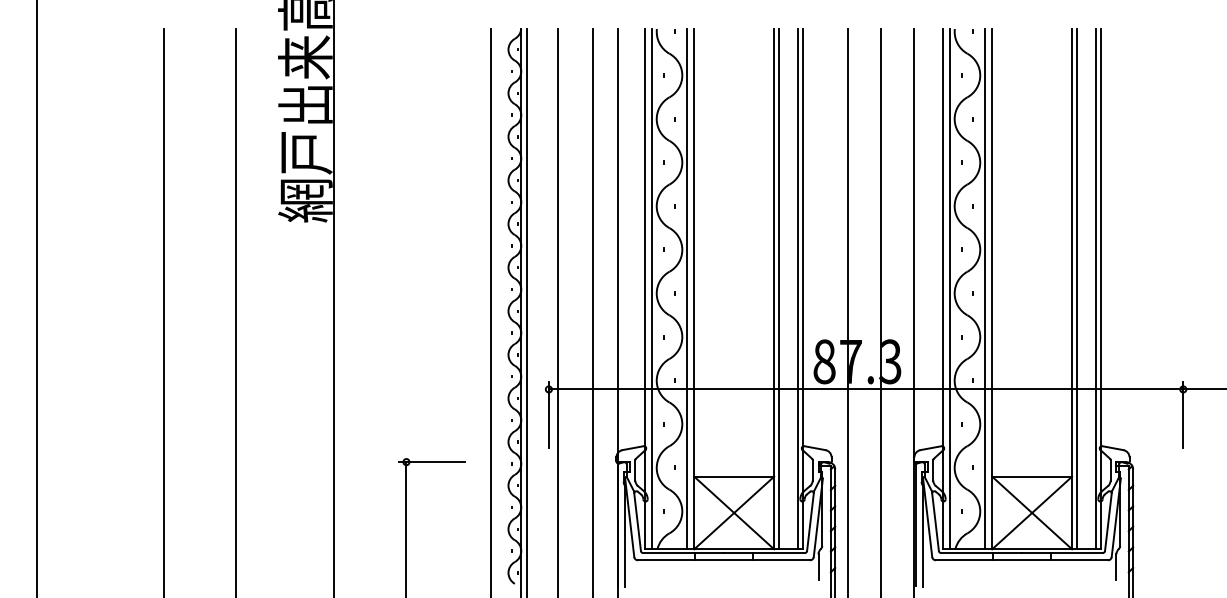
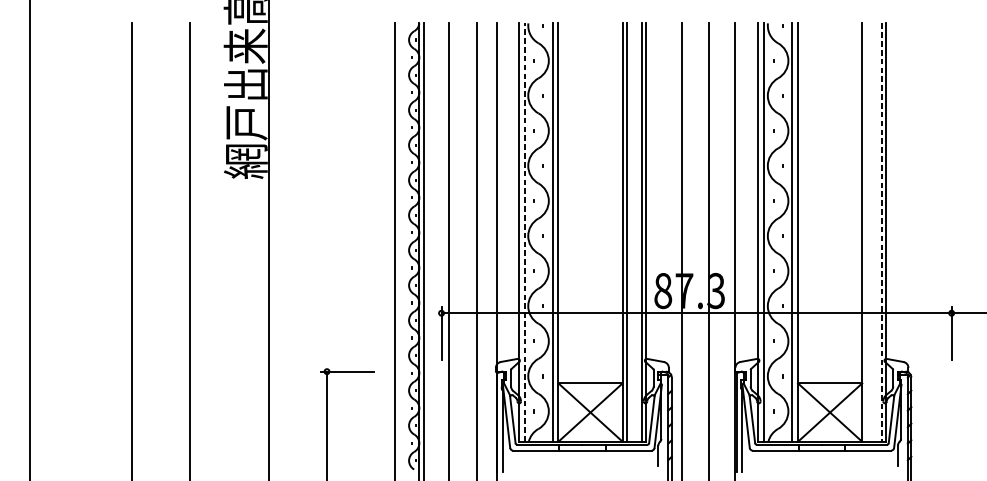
line: (652, 288) -> (524, 232), solid -> dashed
line: (1077, 289) -> (866, 232), removed
line: (1096, 289) -> (881, 232), solid -> dashed

